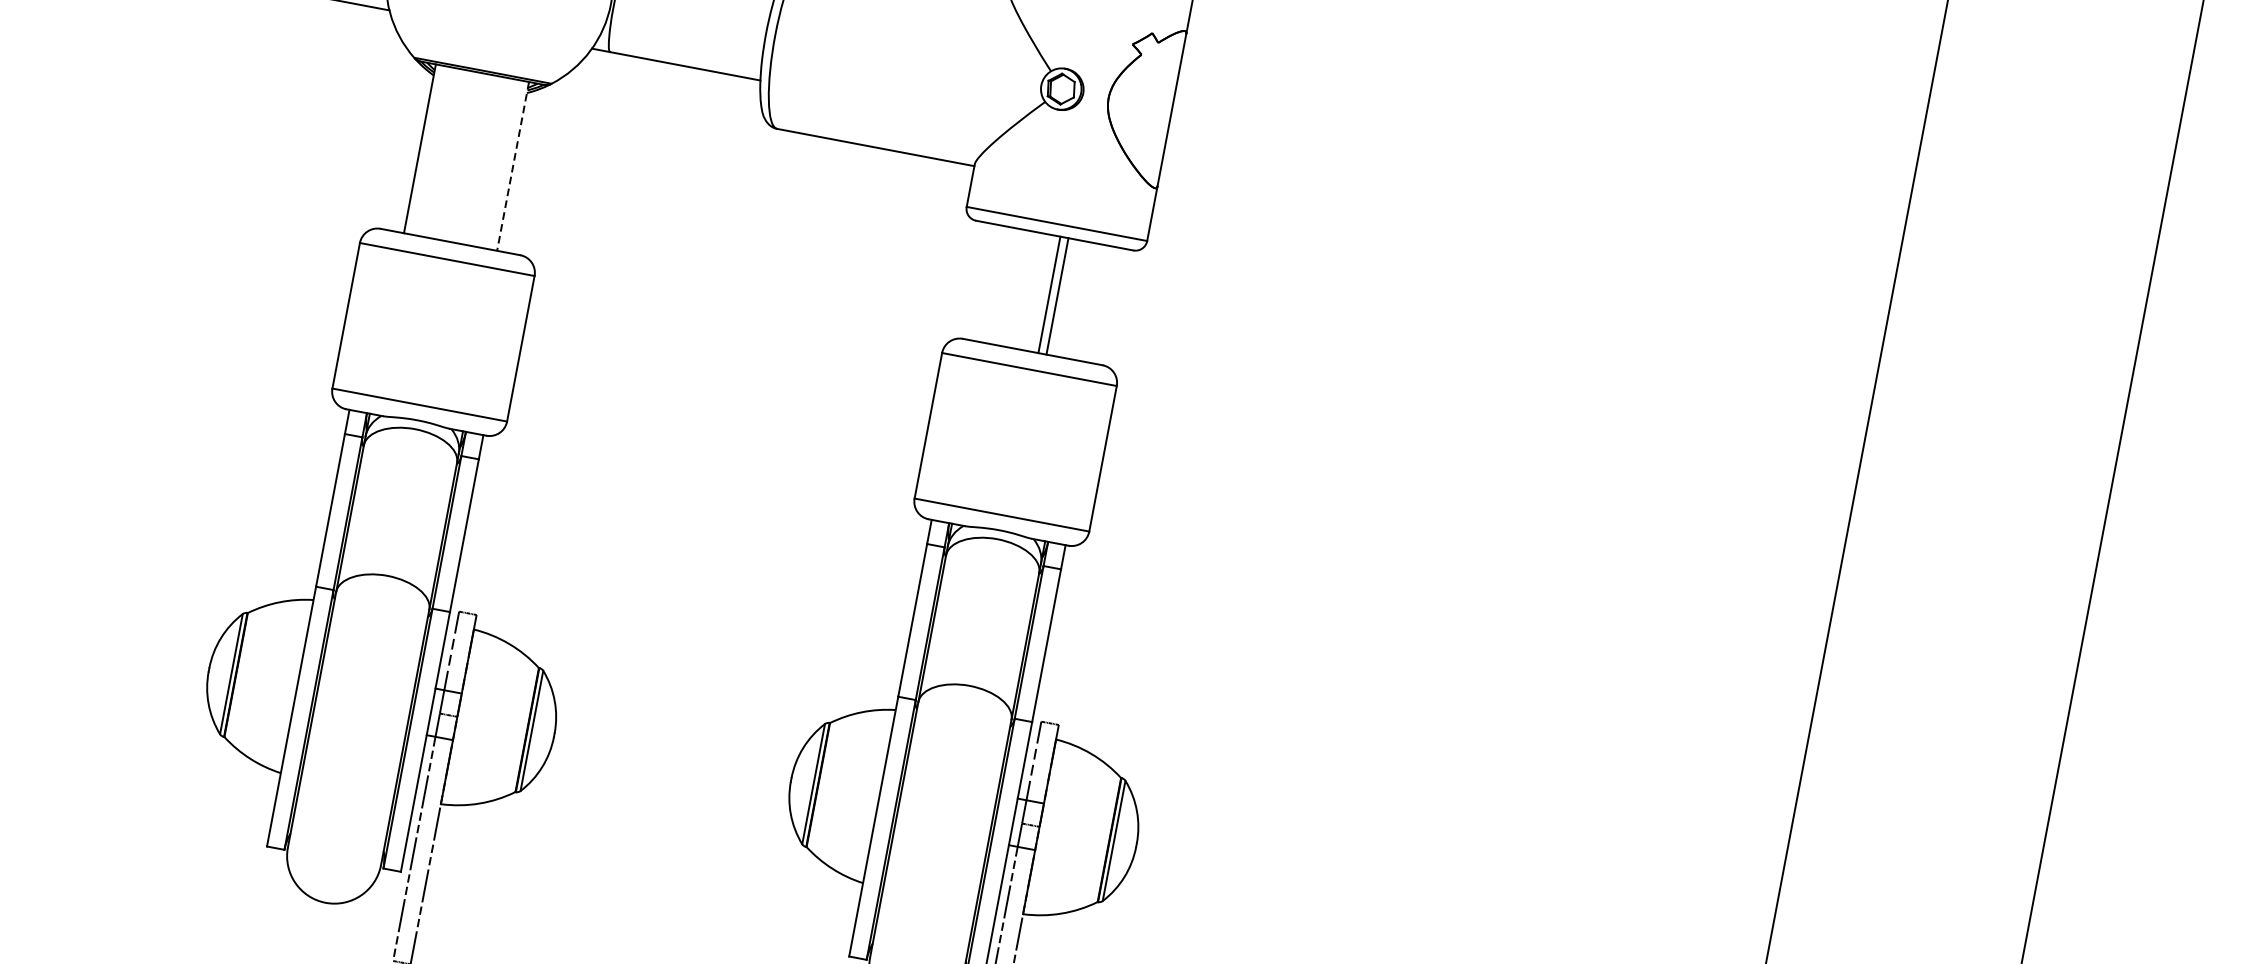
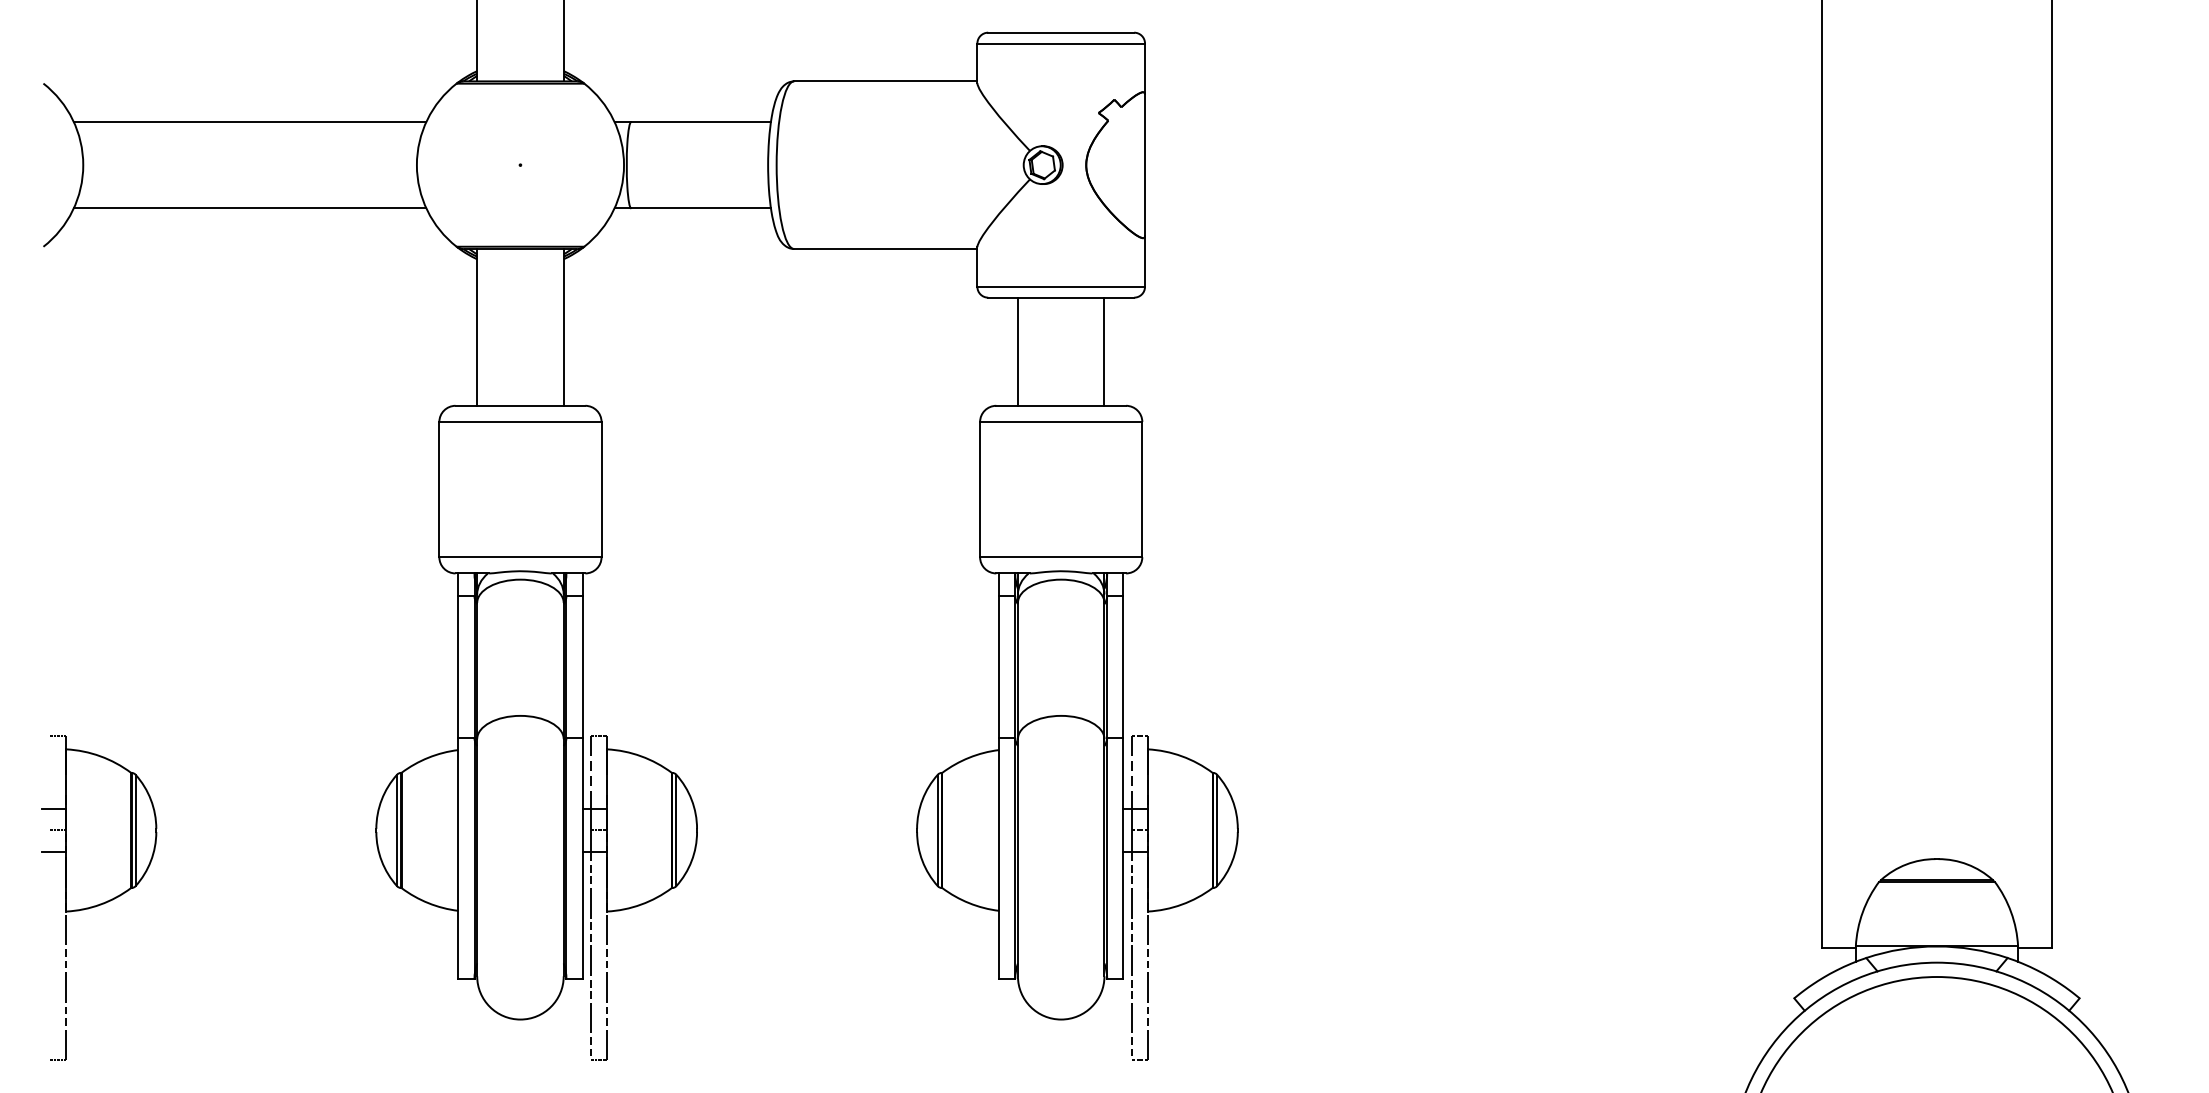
line: (512, 166) -> (563, 327), dashed -> solid
line: (1049, 294) -> (1104, 351), moved
line: (1057, 296) -> (1017, 351), moved

